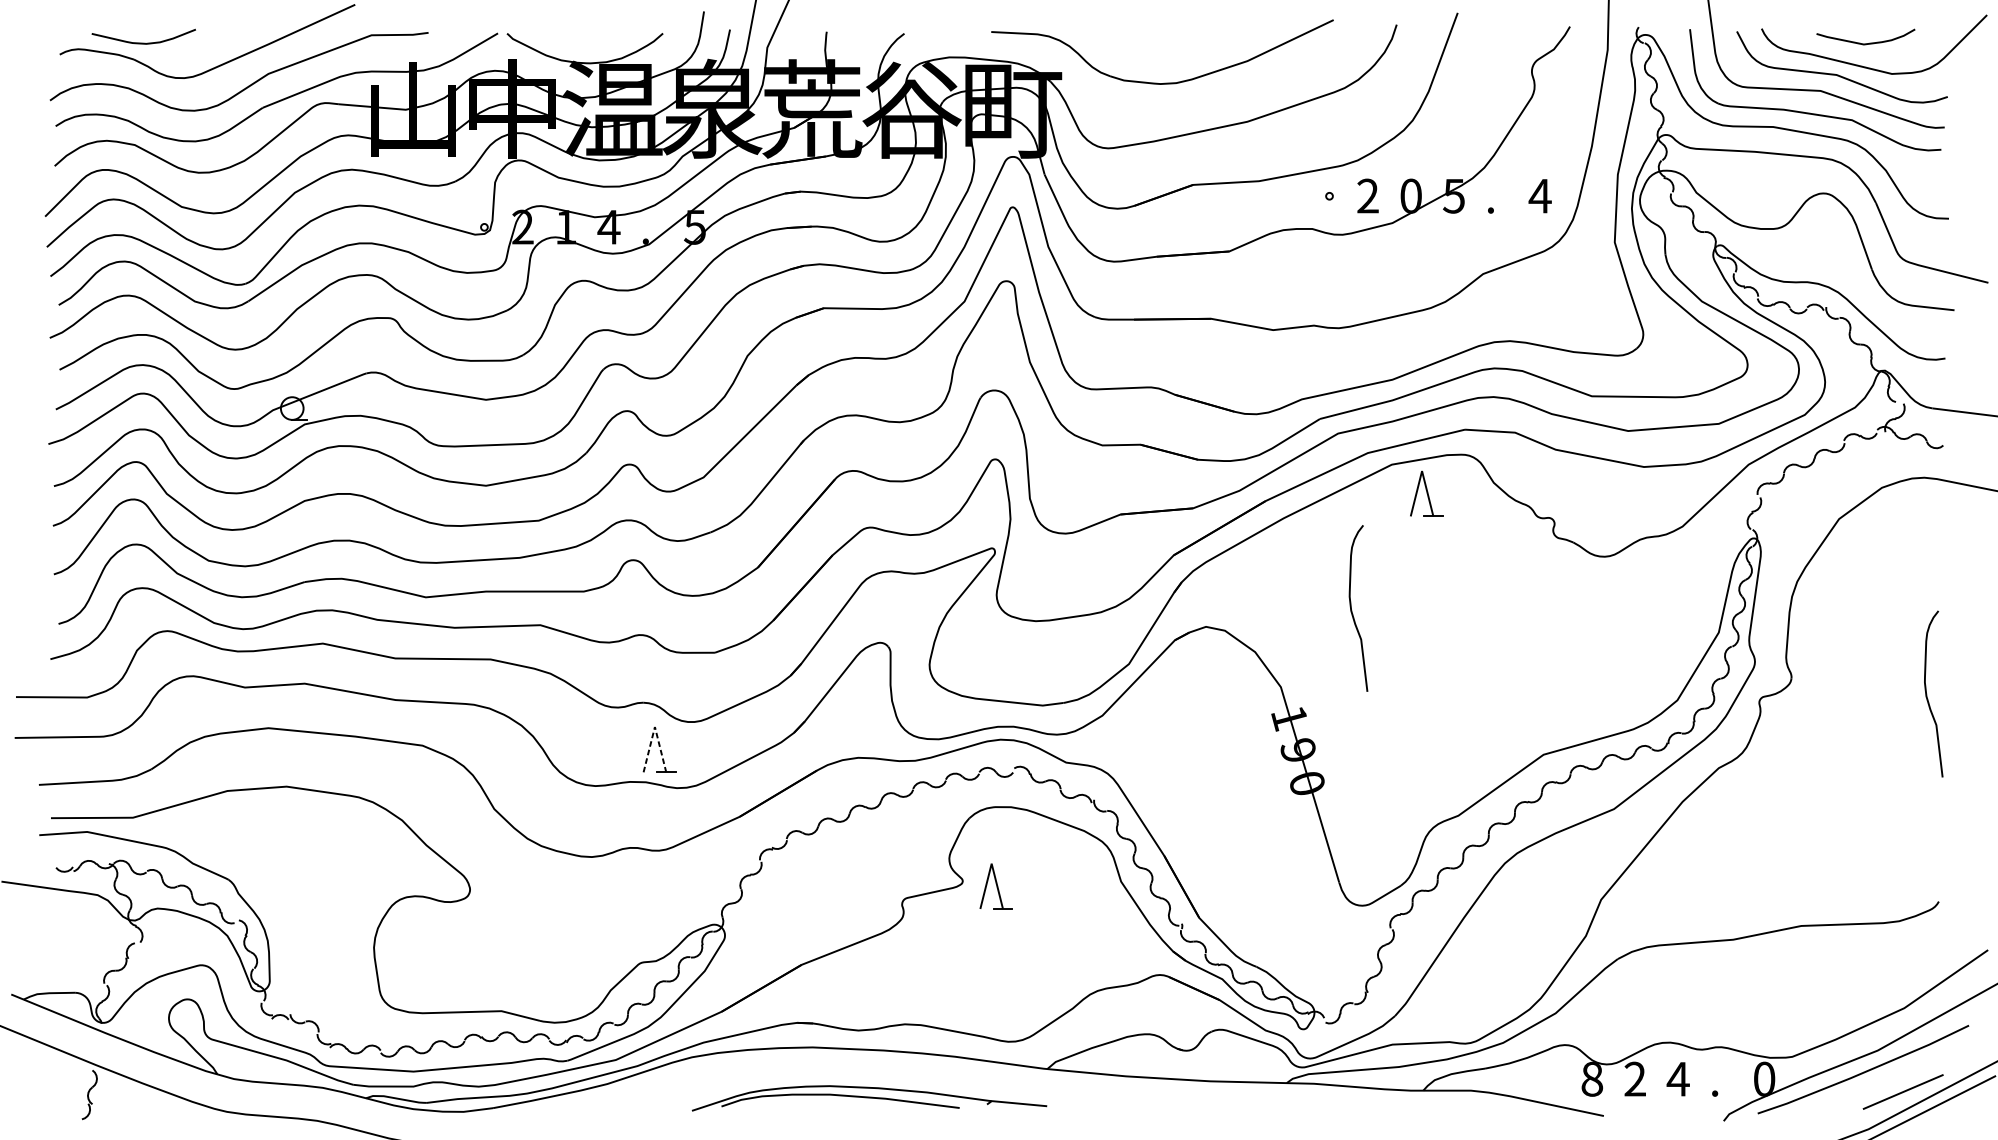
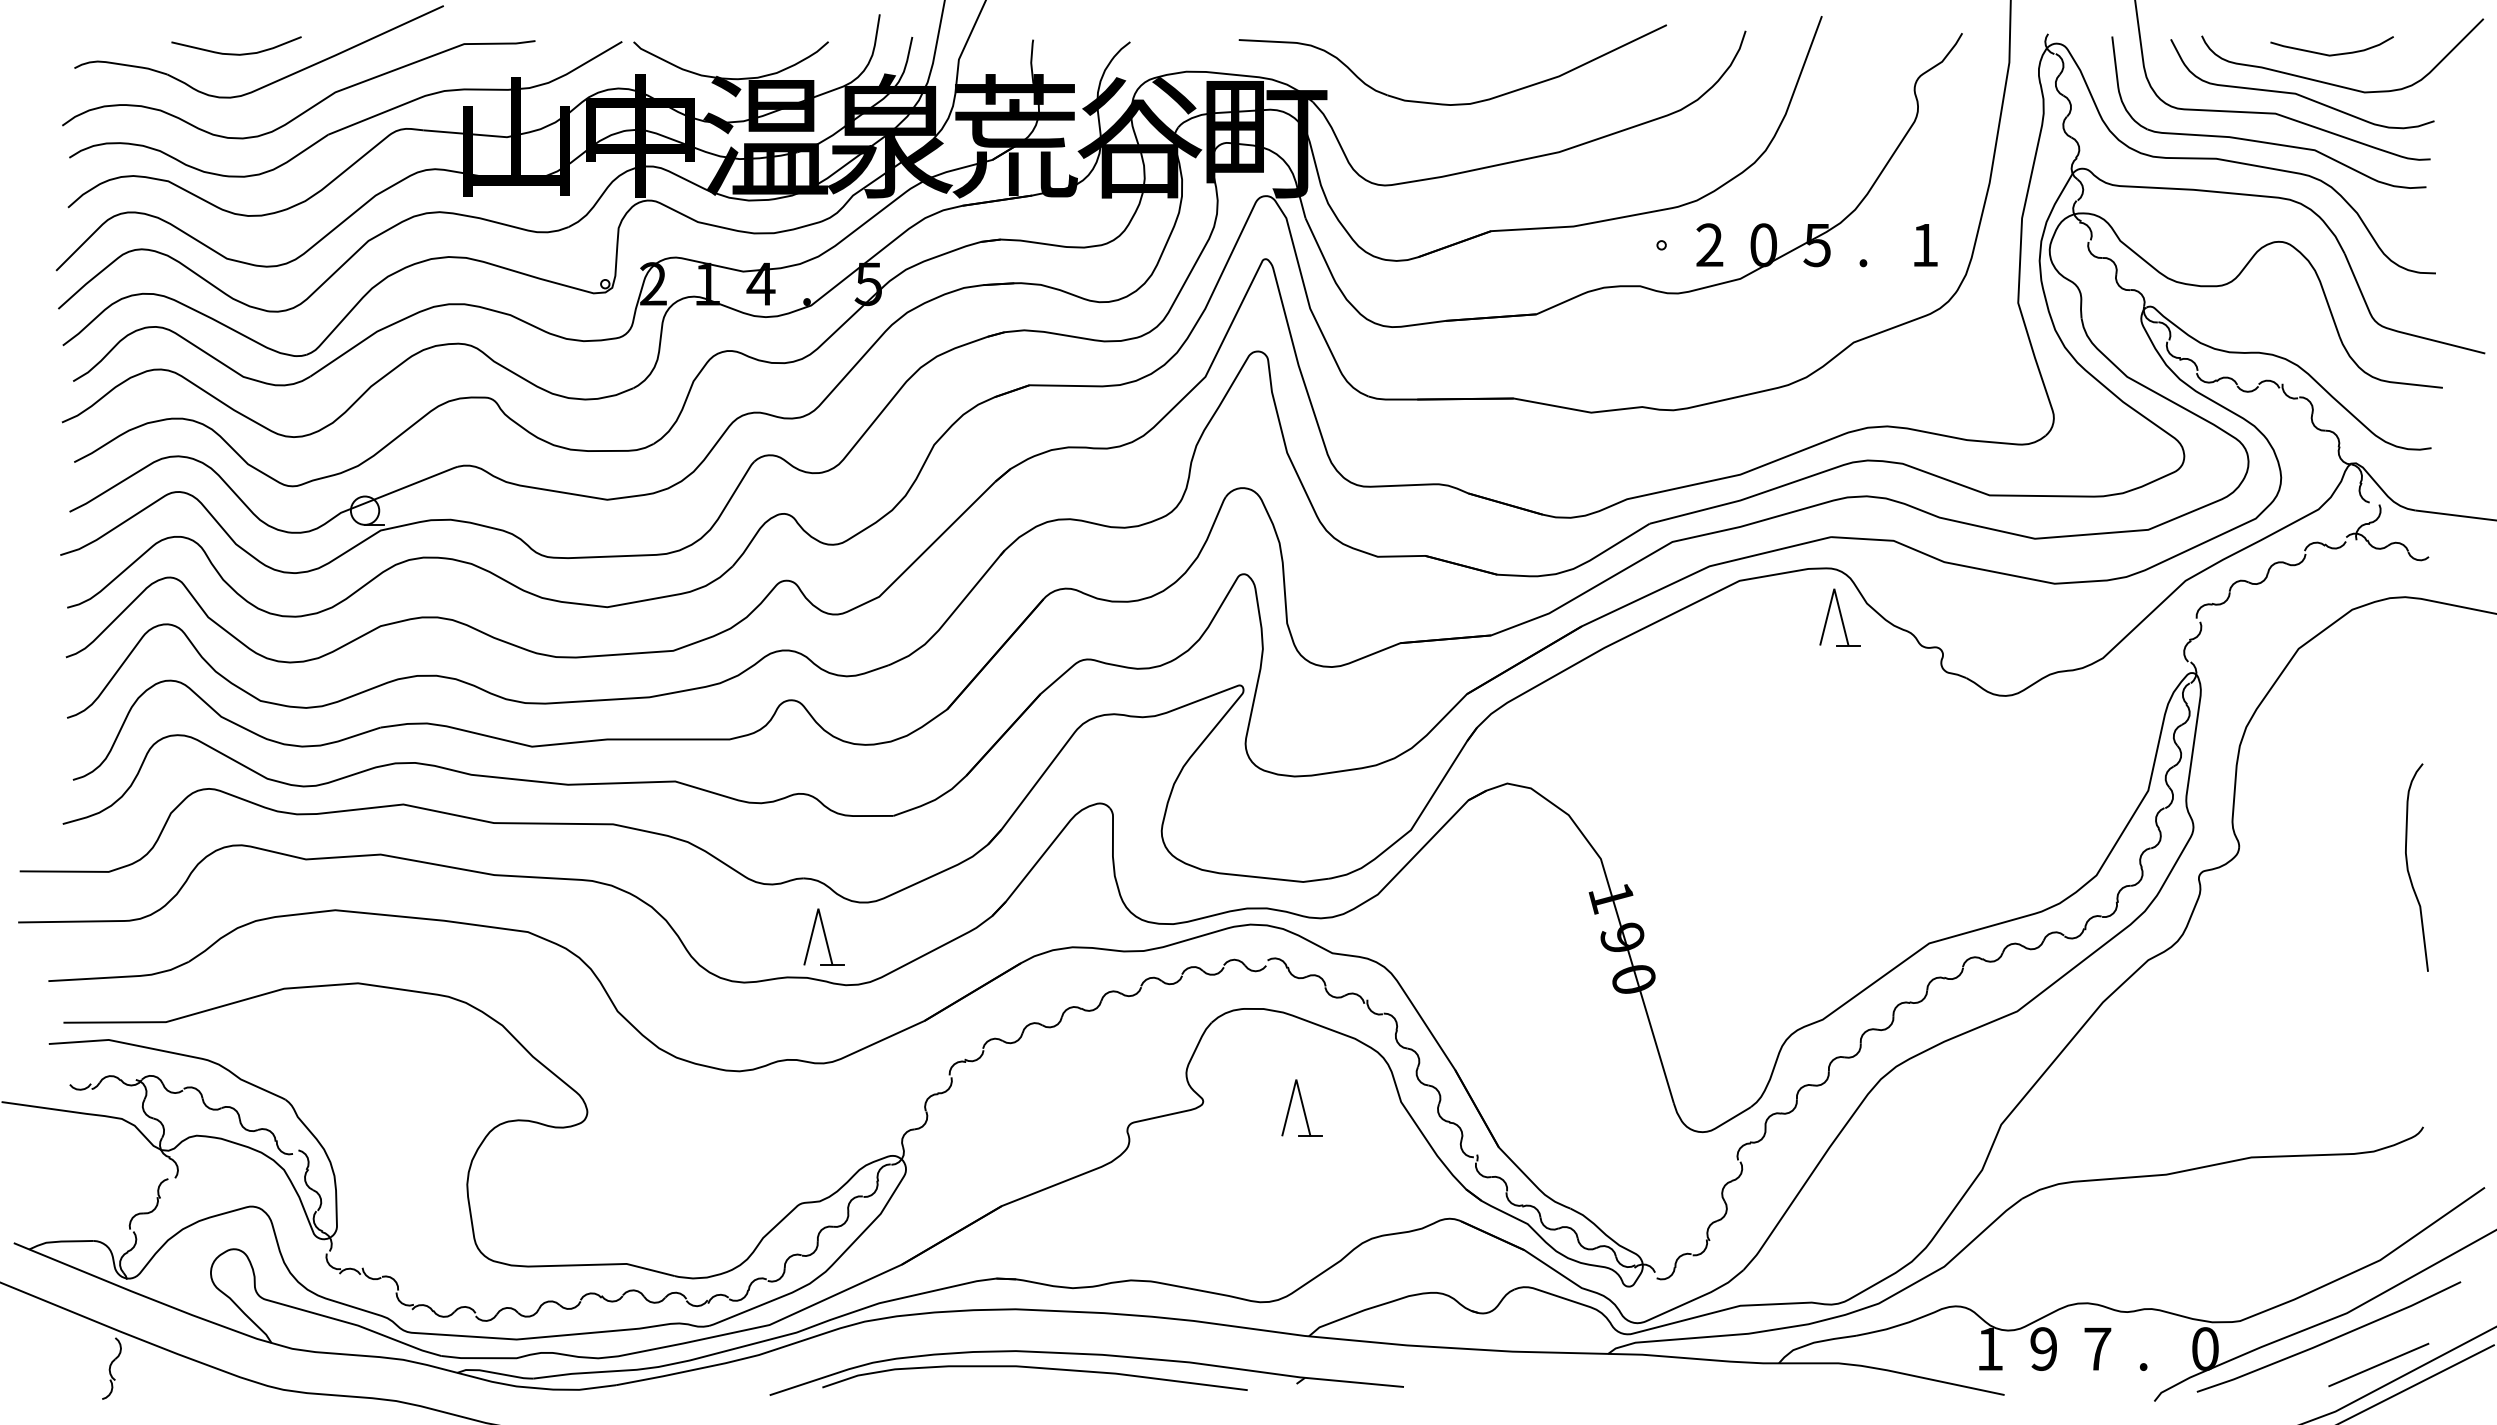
curve: (143, 42) -> (236, 53), moved
text: (1539, 196) -> (1924, 245), 4 -> 1
part: (1426, 494) -> (1839, 617), moved
curve: (1351, 608) -> (1689, 760), removed
line: (655, 726) -> (818, 908), dashed -> solid
part: (995, 886) -> (1301, 1107), moved
text: (1678, 1078) -> (2097, 1348), 4 -> 7
text: (1591, 1079) -> (1989, 1349), 8 -> 1
text: (1635, 1079) -> (2043, 1349), 2 -> 9
part: (869, 1098) -> (1086, 1372), size x1.43

